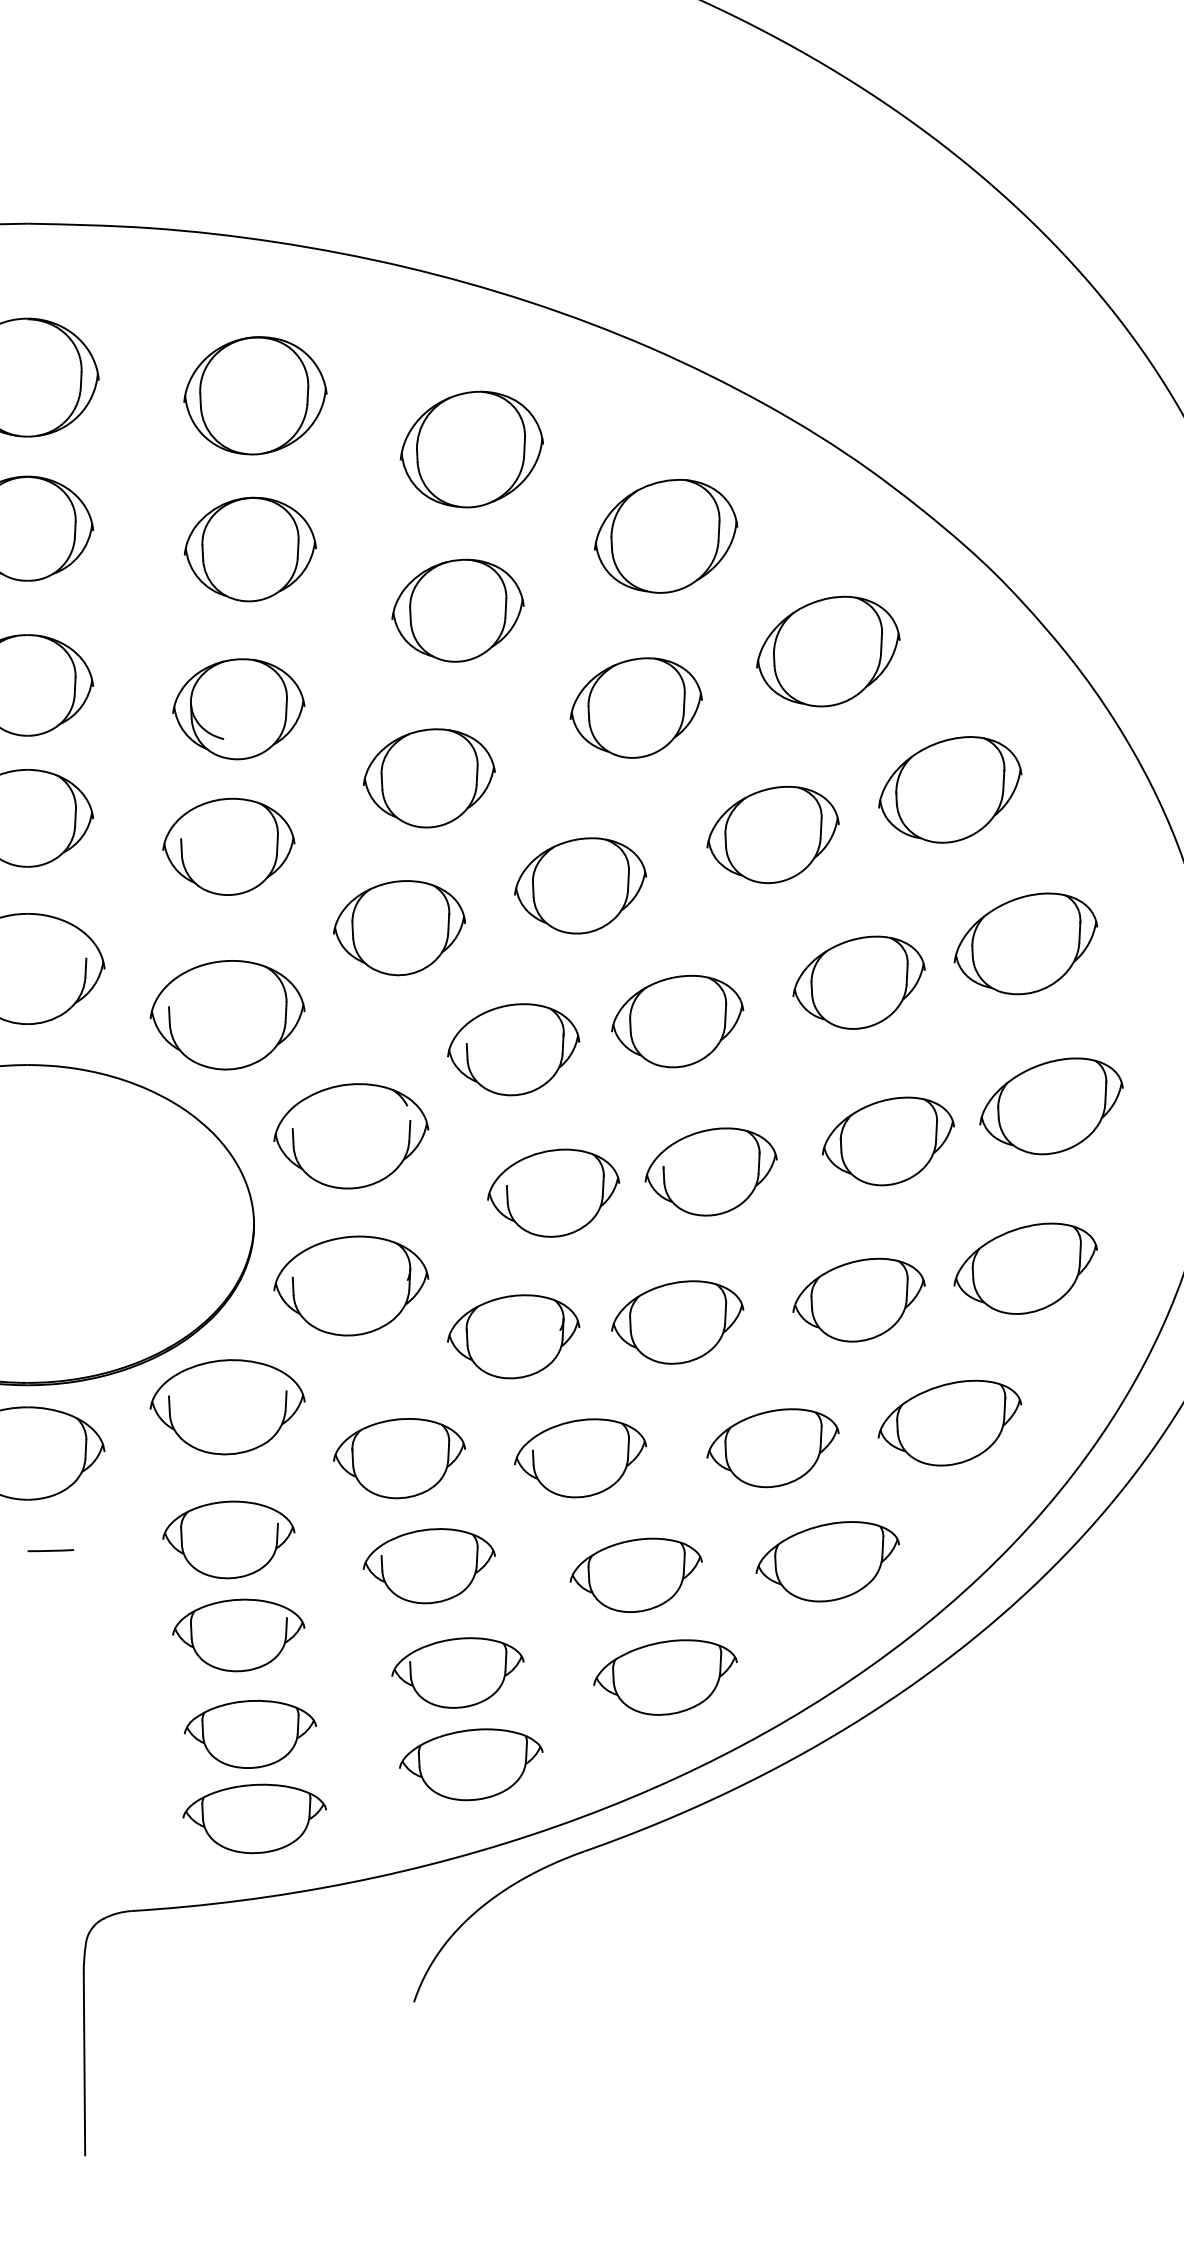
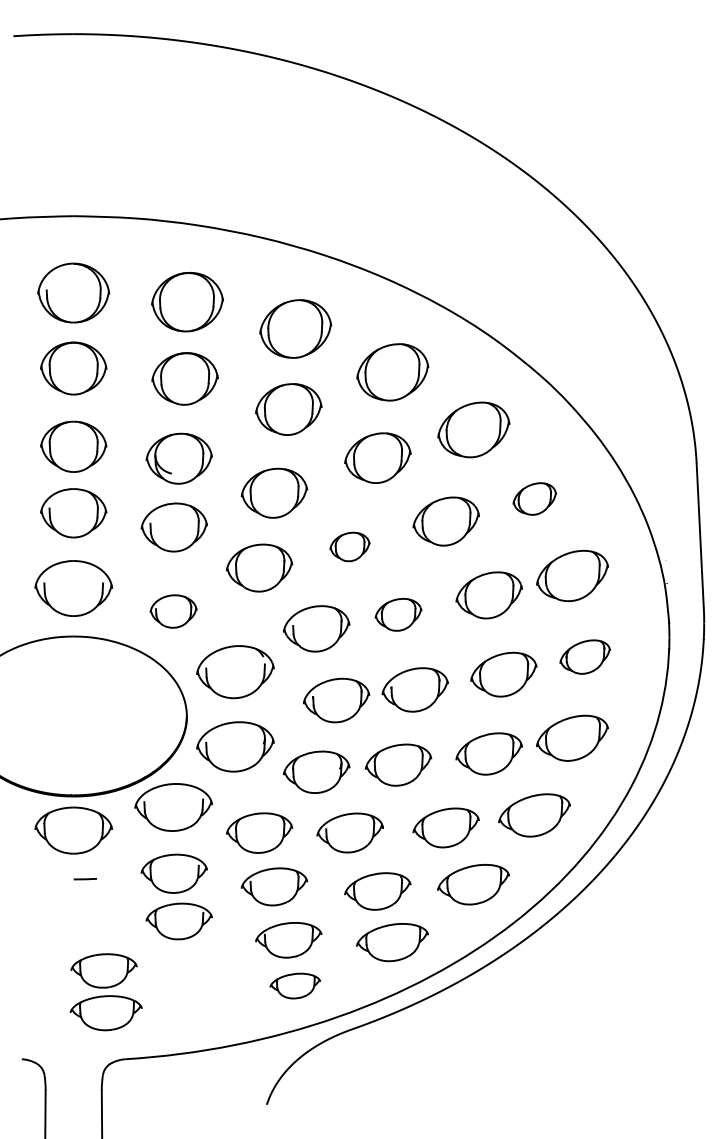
part: (949, 788) -> (534, 498), size x0.6
part: (579, 884) -> (349, 546), size x0.6
part: (227, 1014) -> (173, 611), size x0.6
part: (677, 1020) -> (398, 614), size x0.7
part: (1049, 1105) -> (584, 656), size x0.7
part: (469, 1763) -> (294, 985), size x0.7
part: (253, 1777) -> (105, 992), moved

